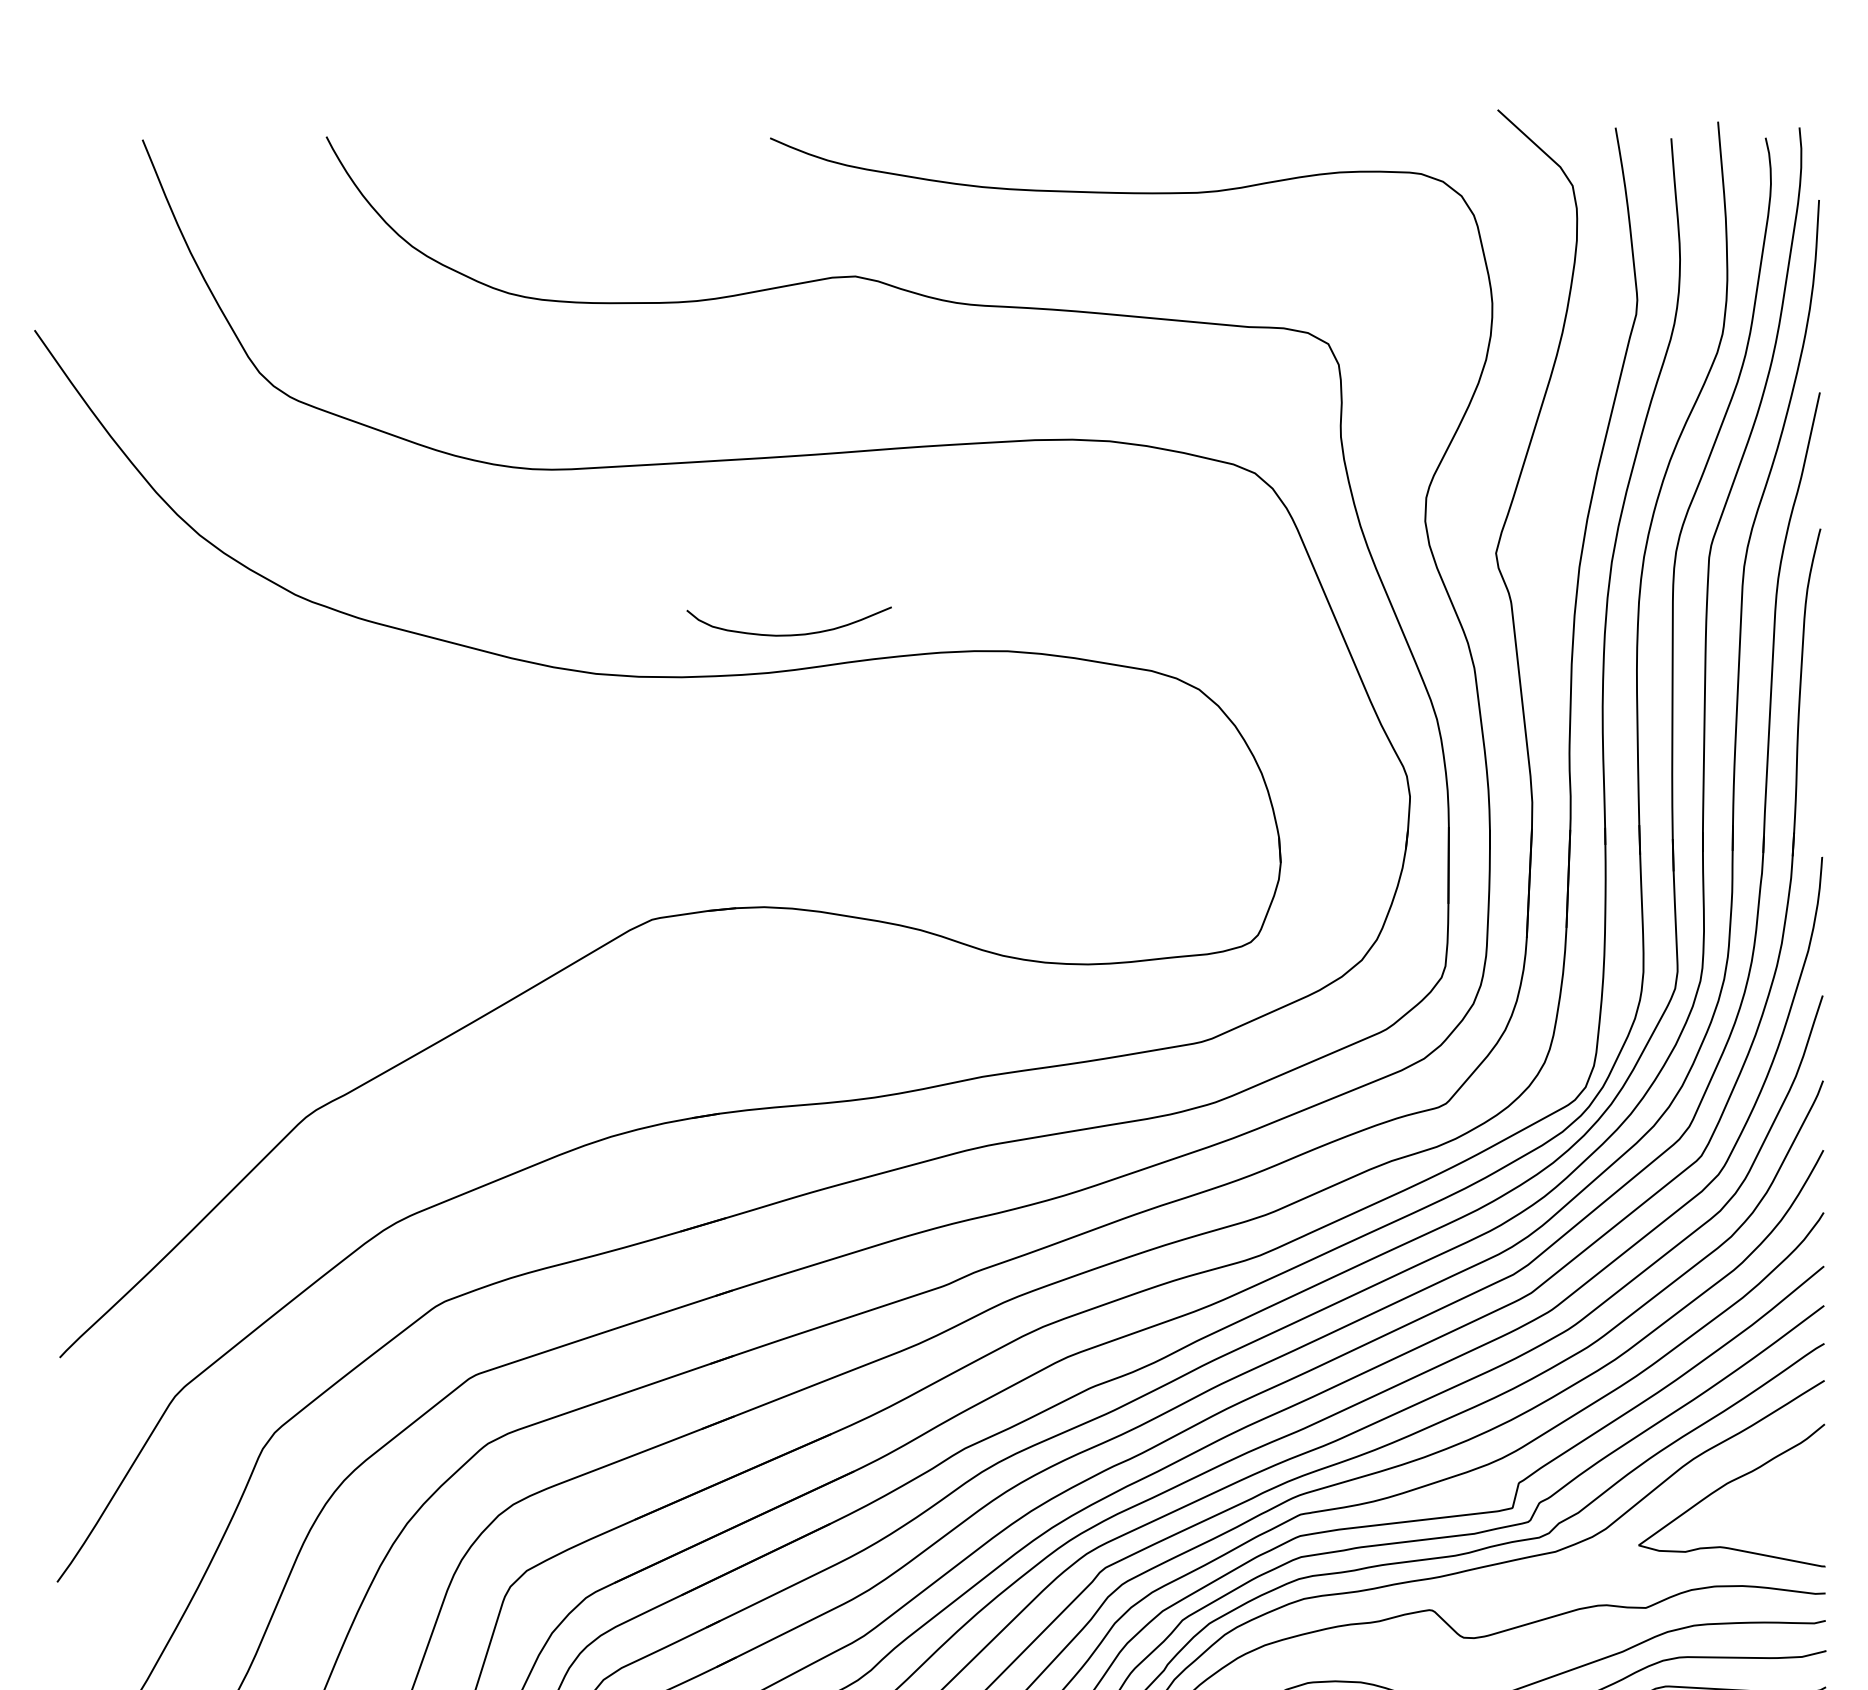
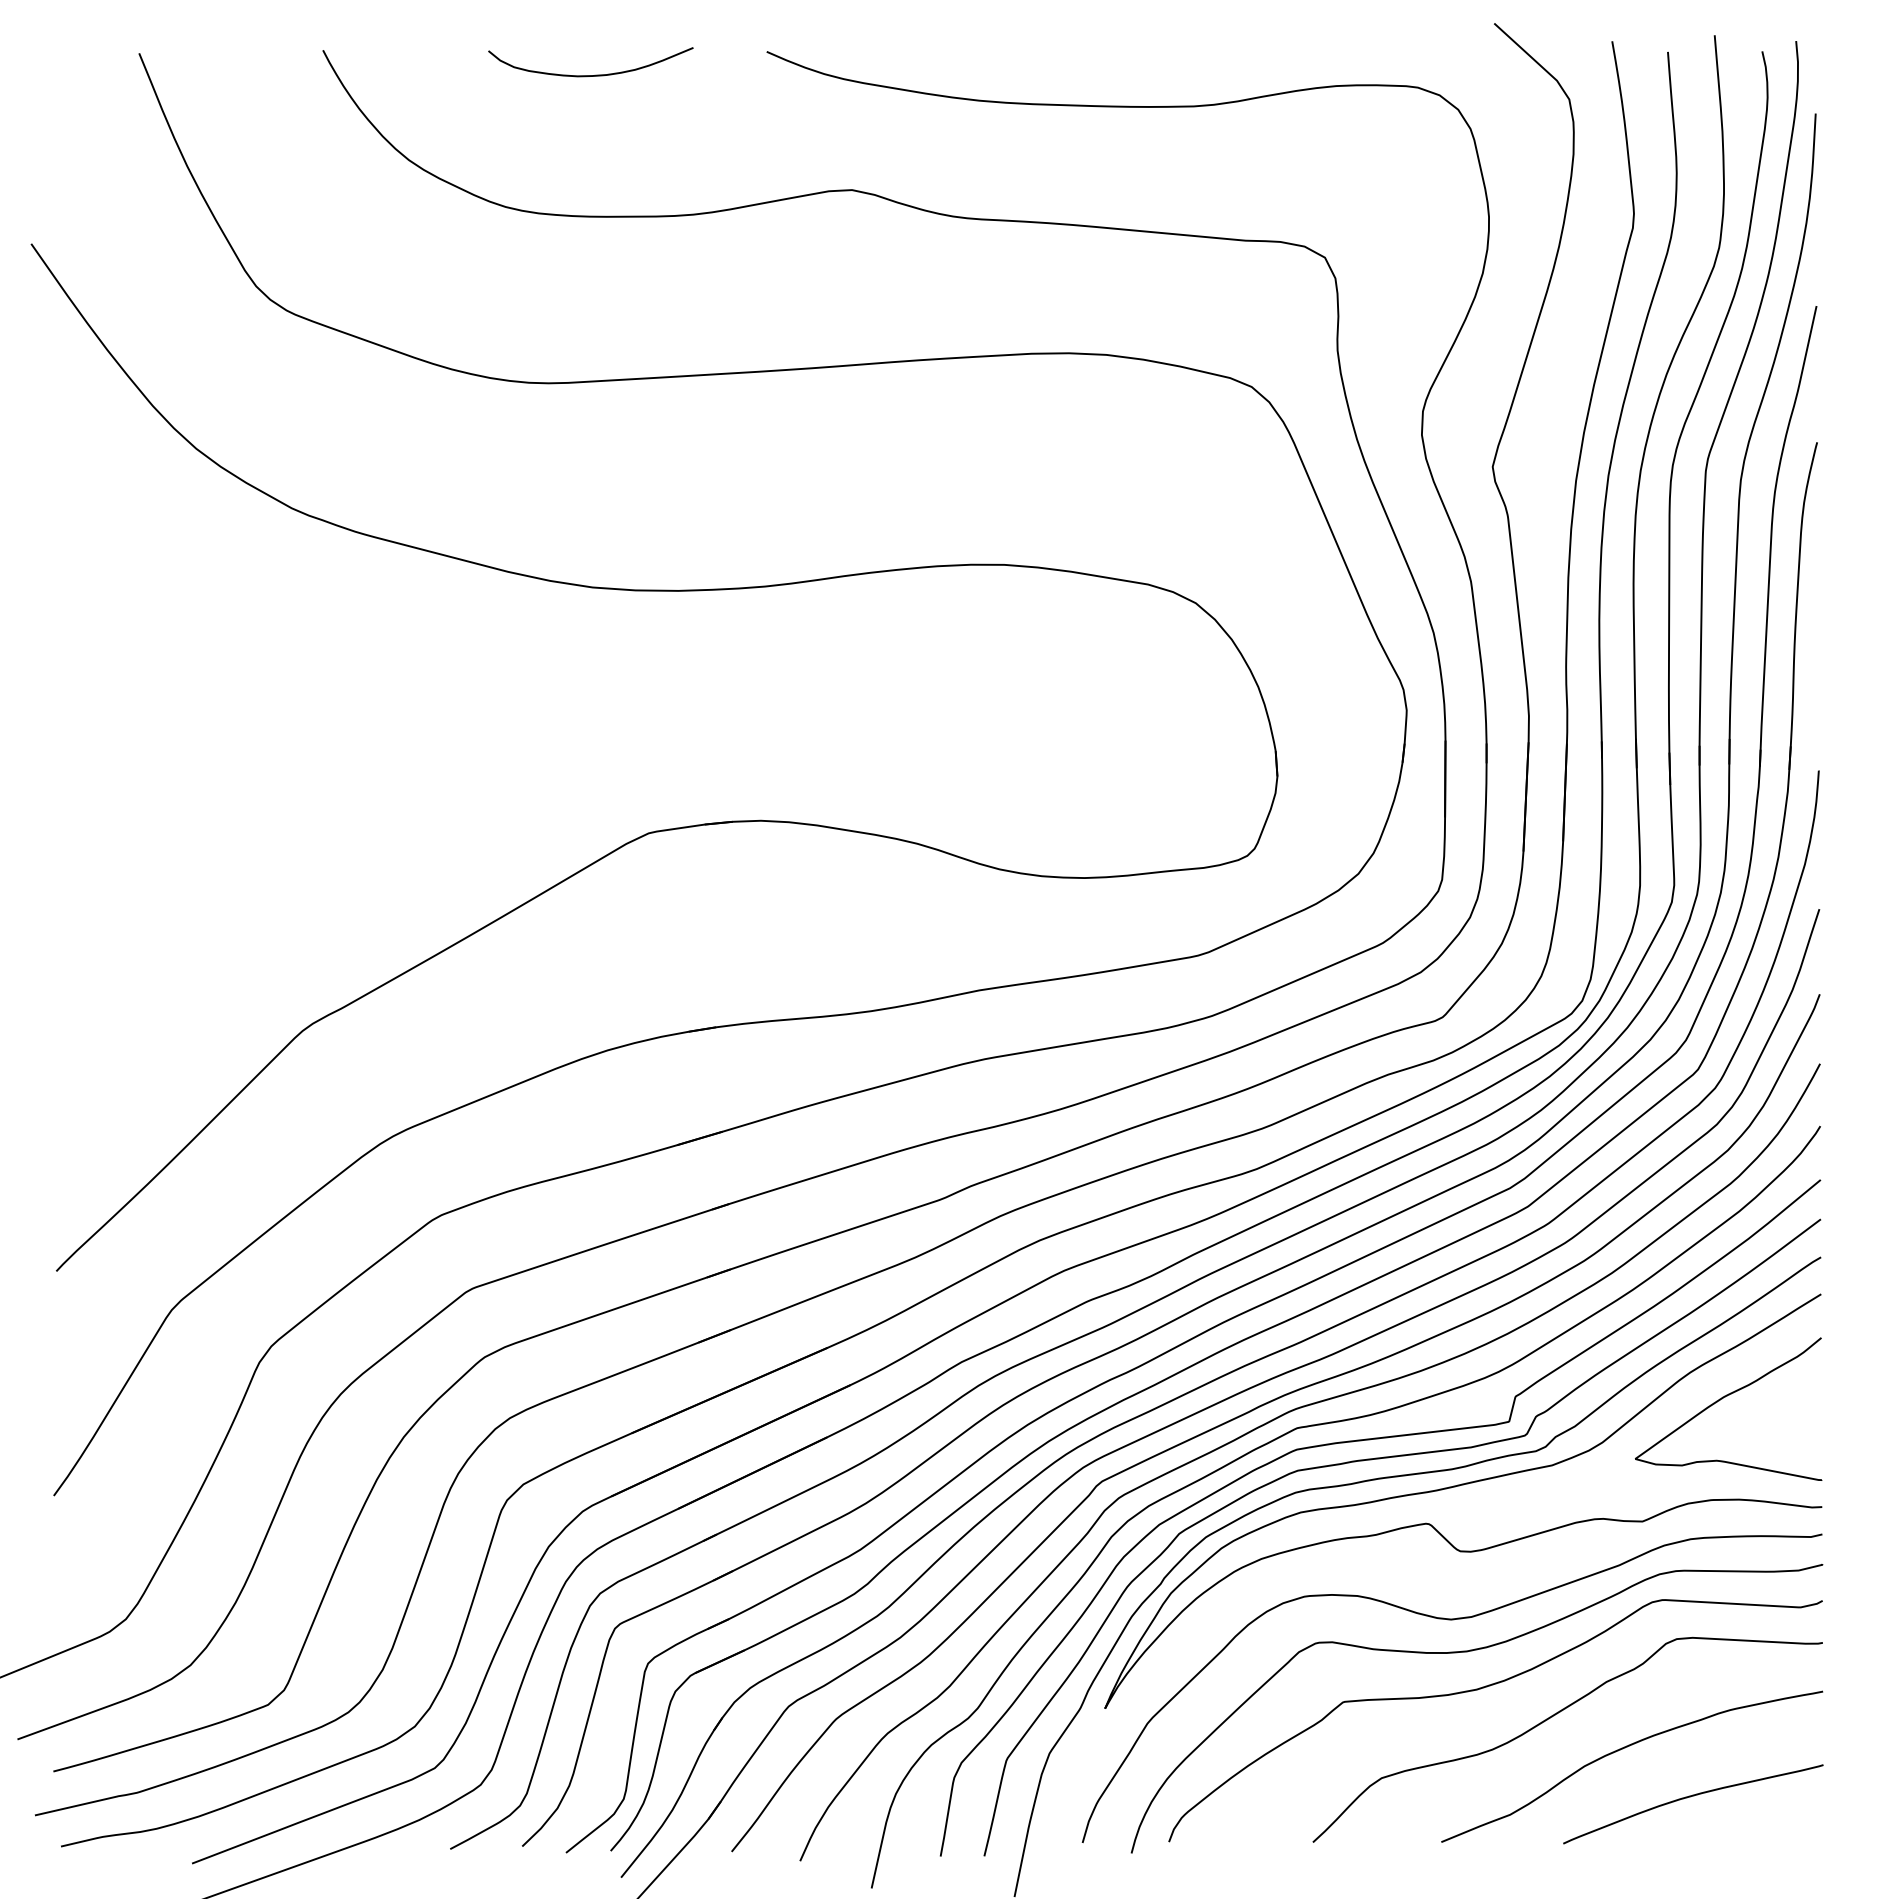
curve: (793, 633) -> (595, 74), moved

